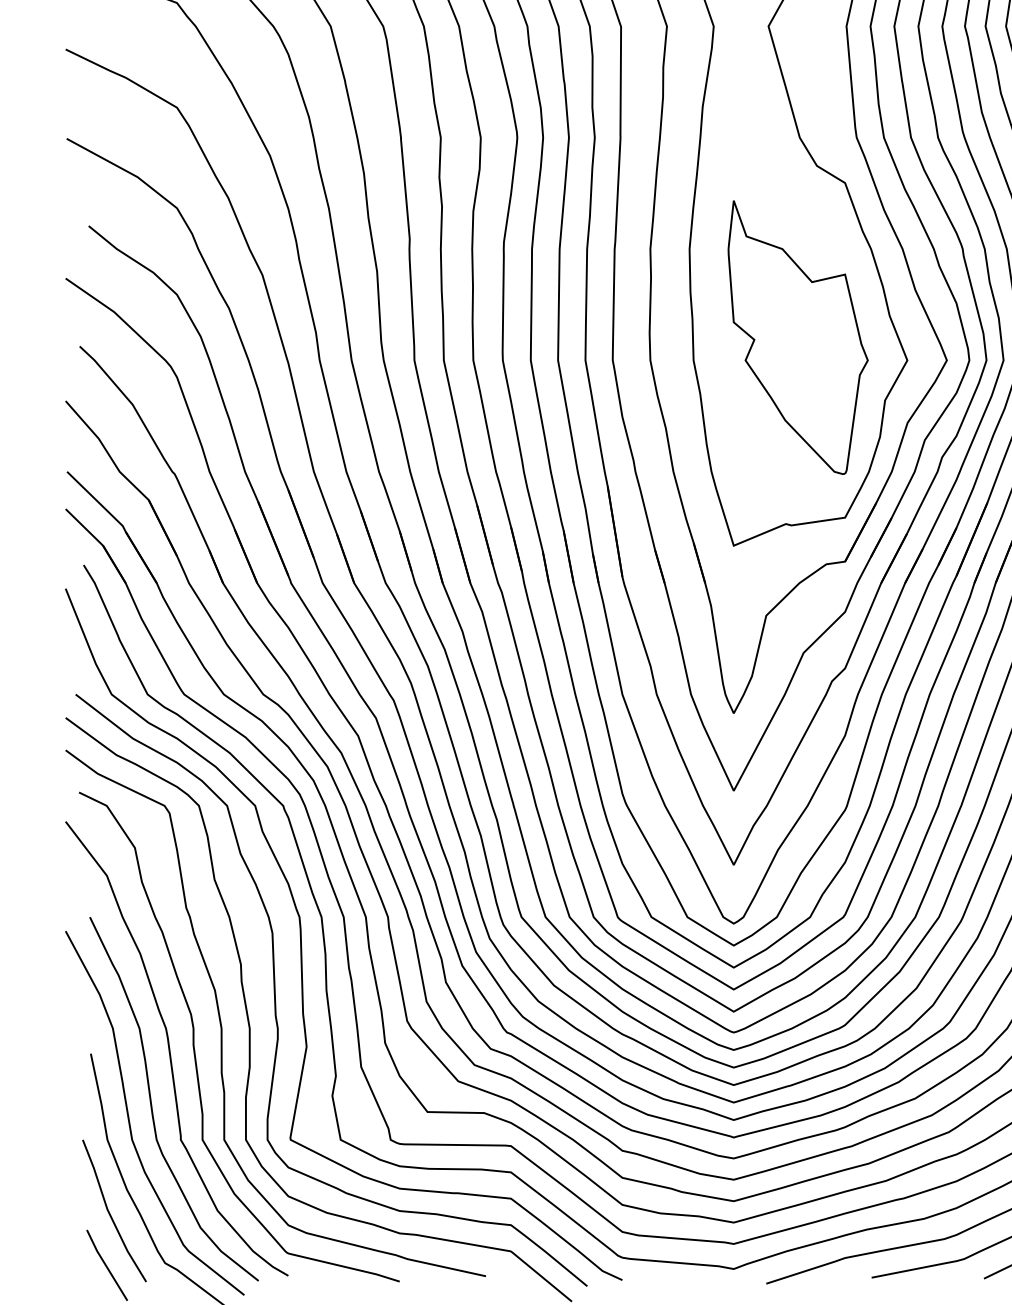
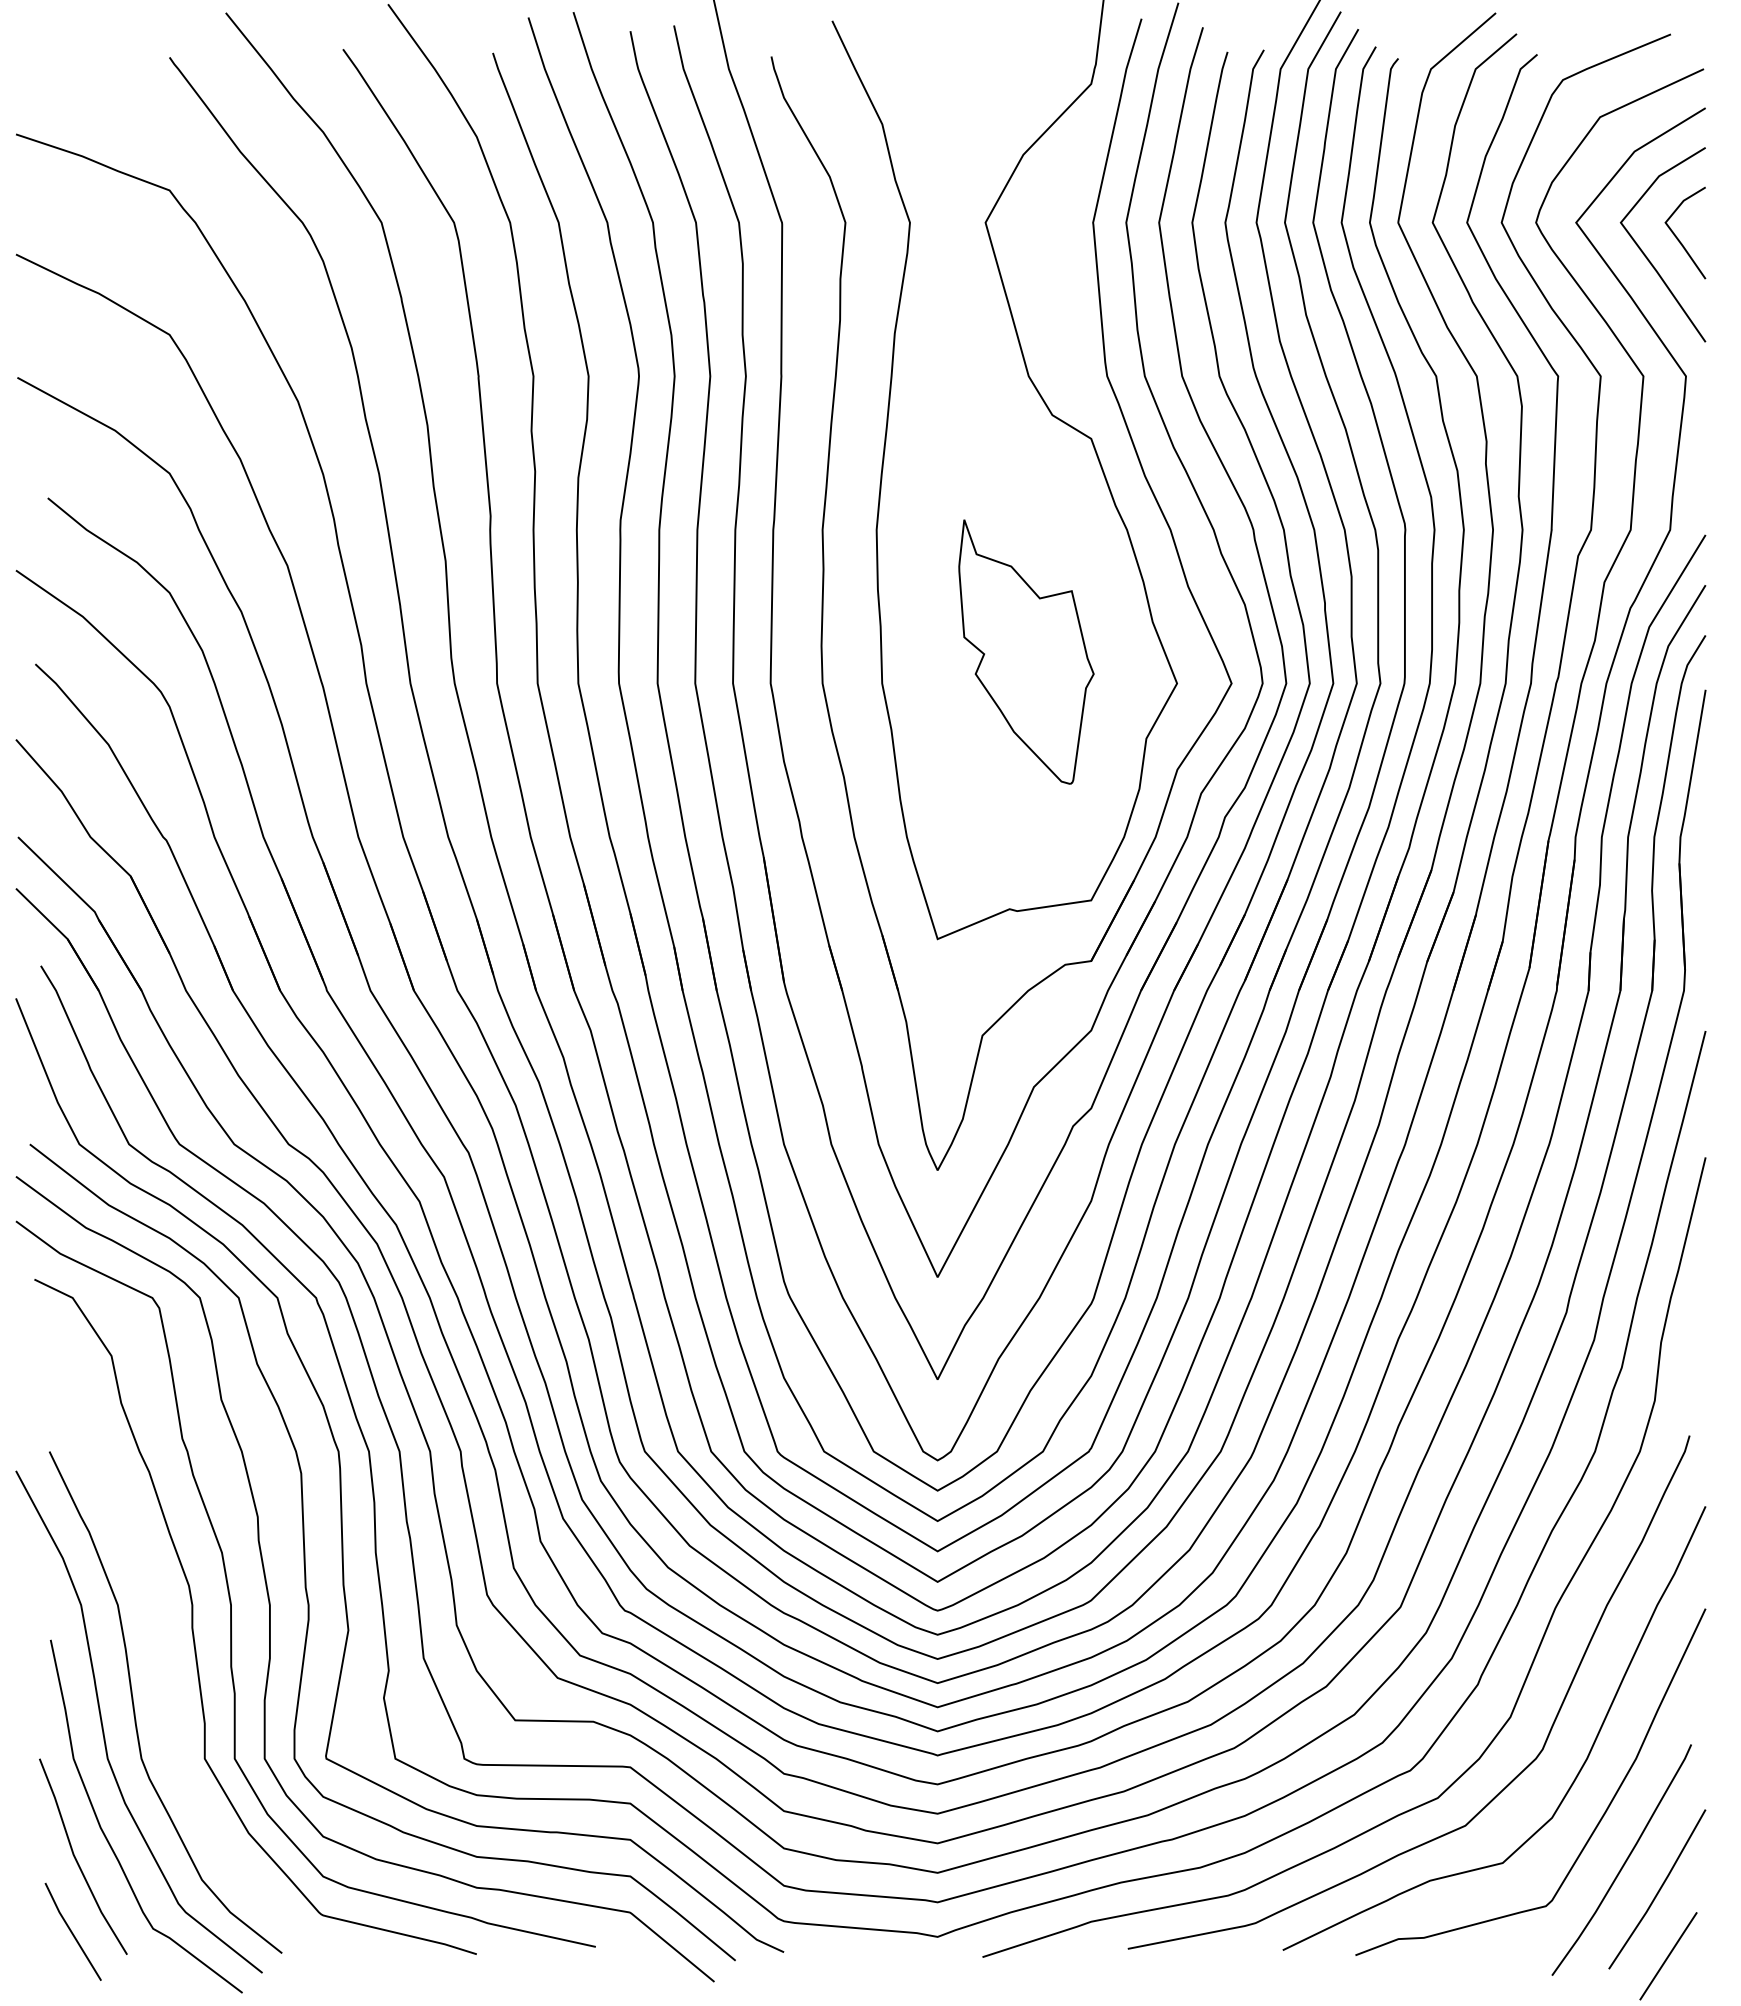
part: (798, 337) -> (1026, 651), size x0.7
curve: (170, 1050) -> (160, 1635), removed

